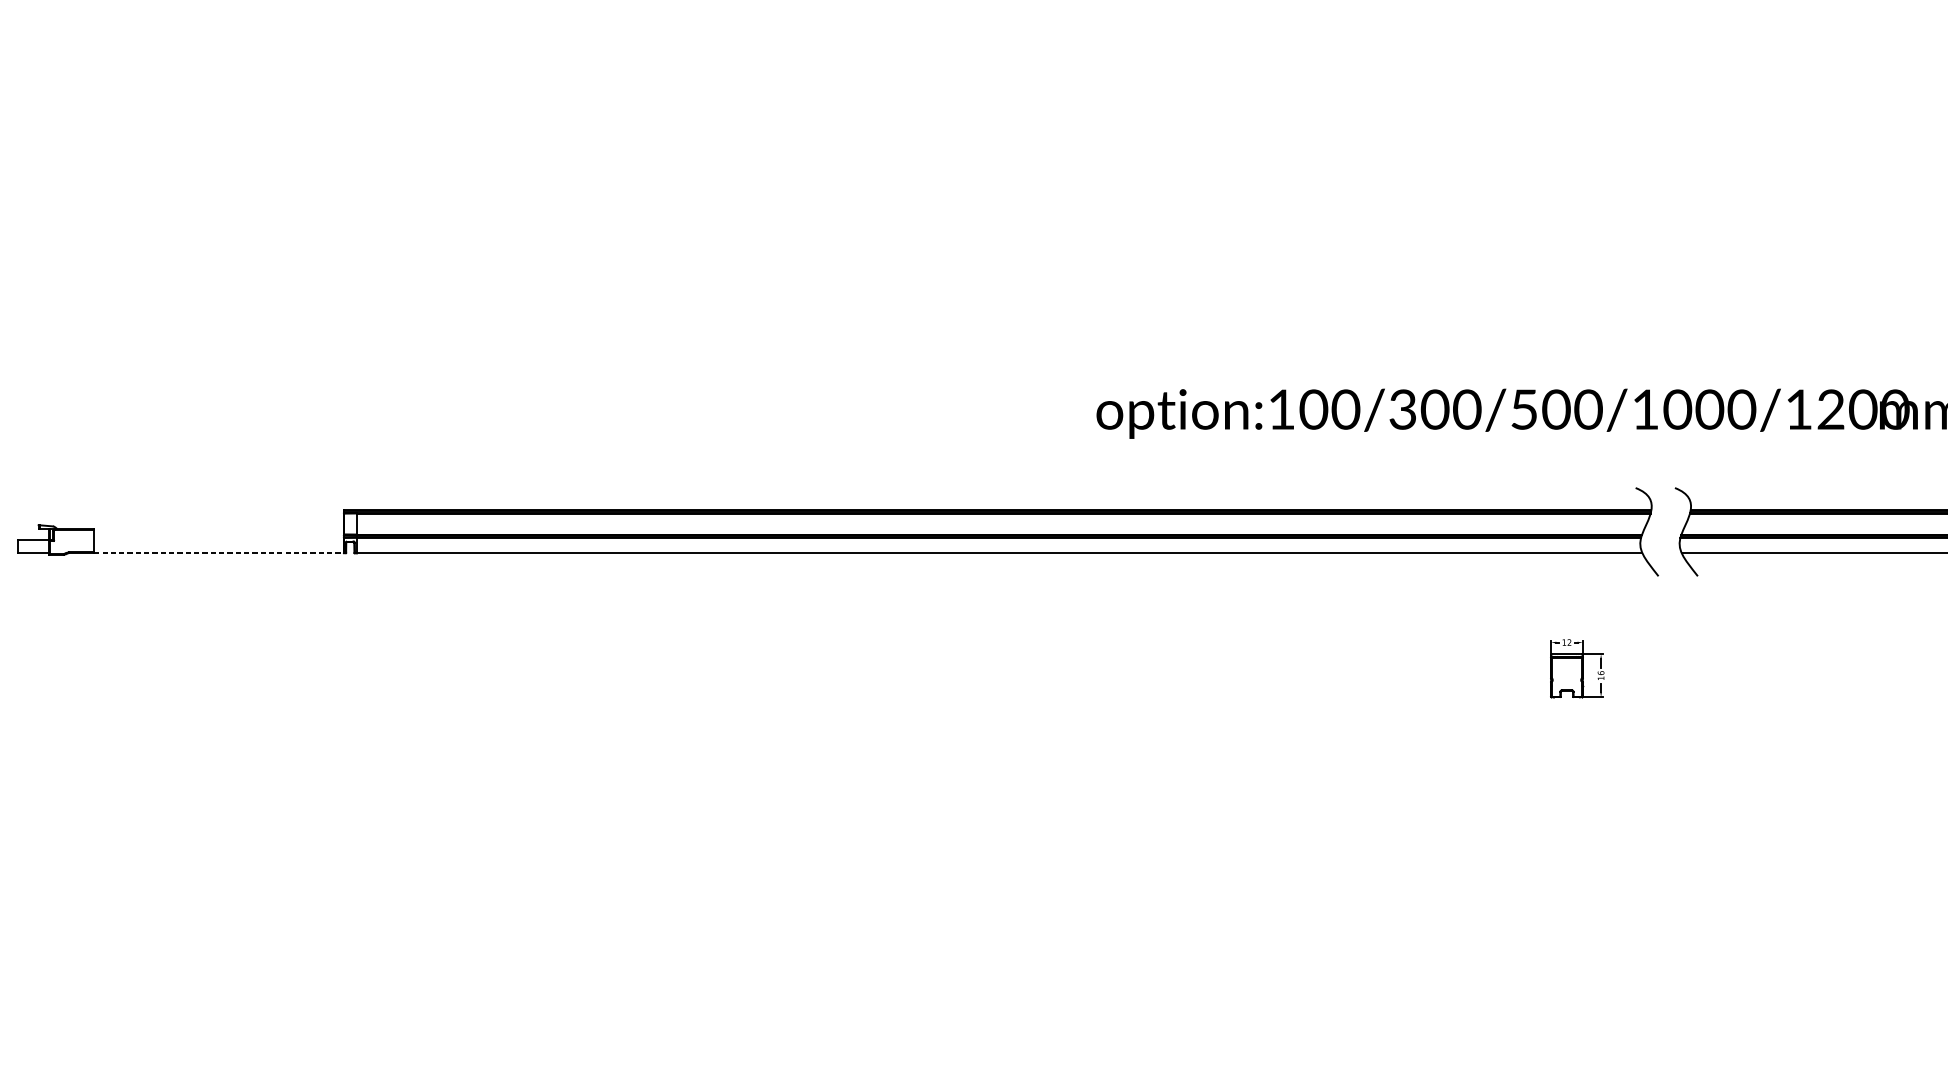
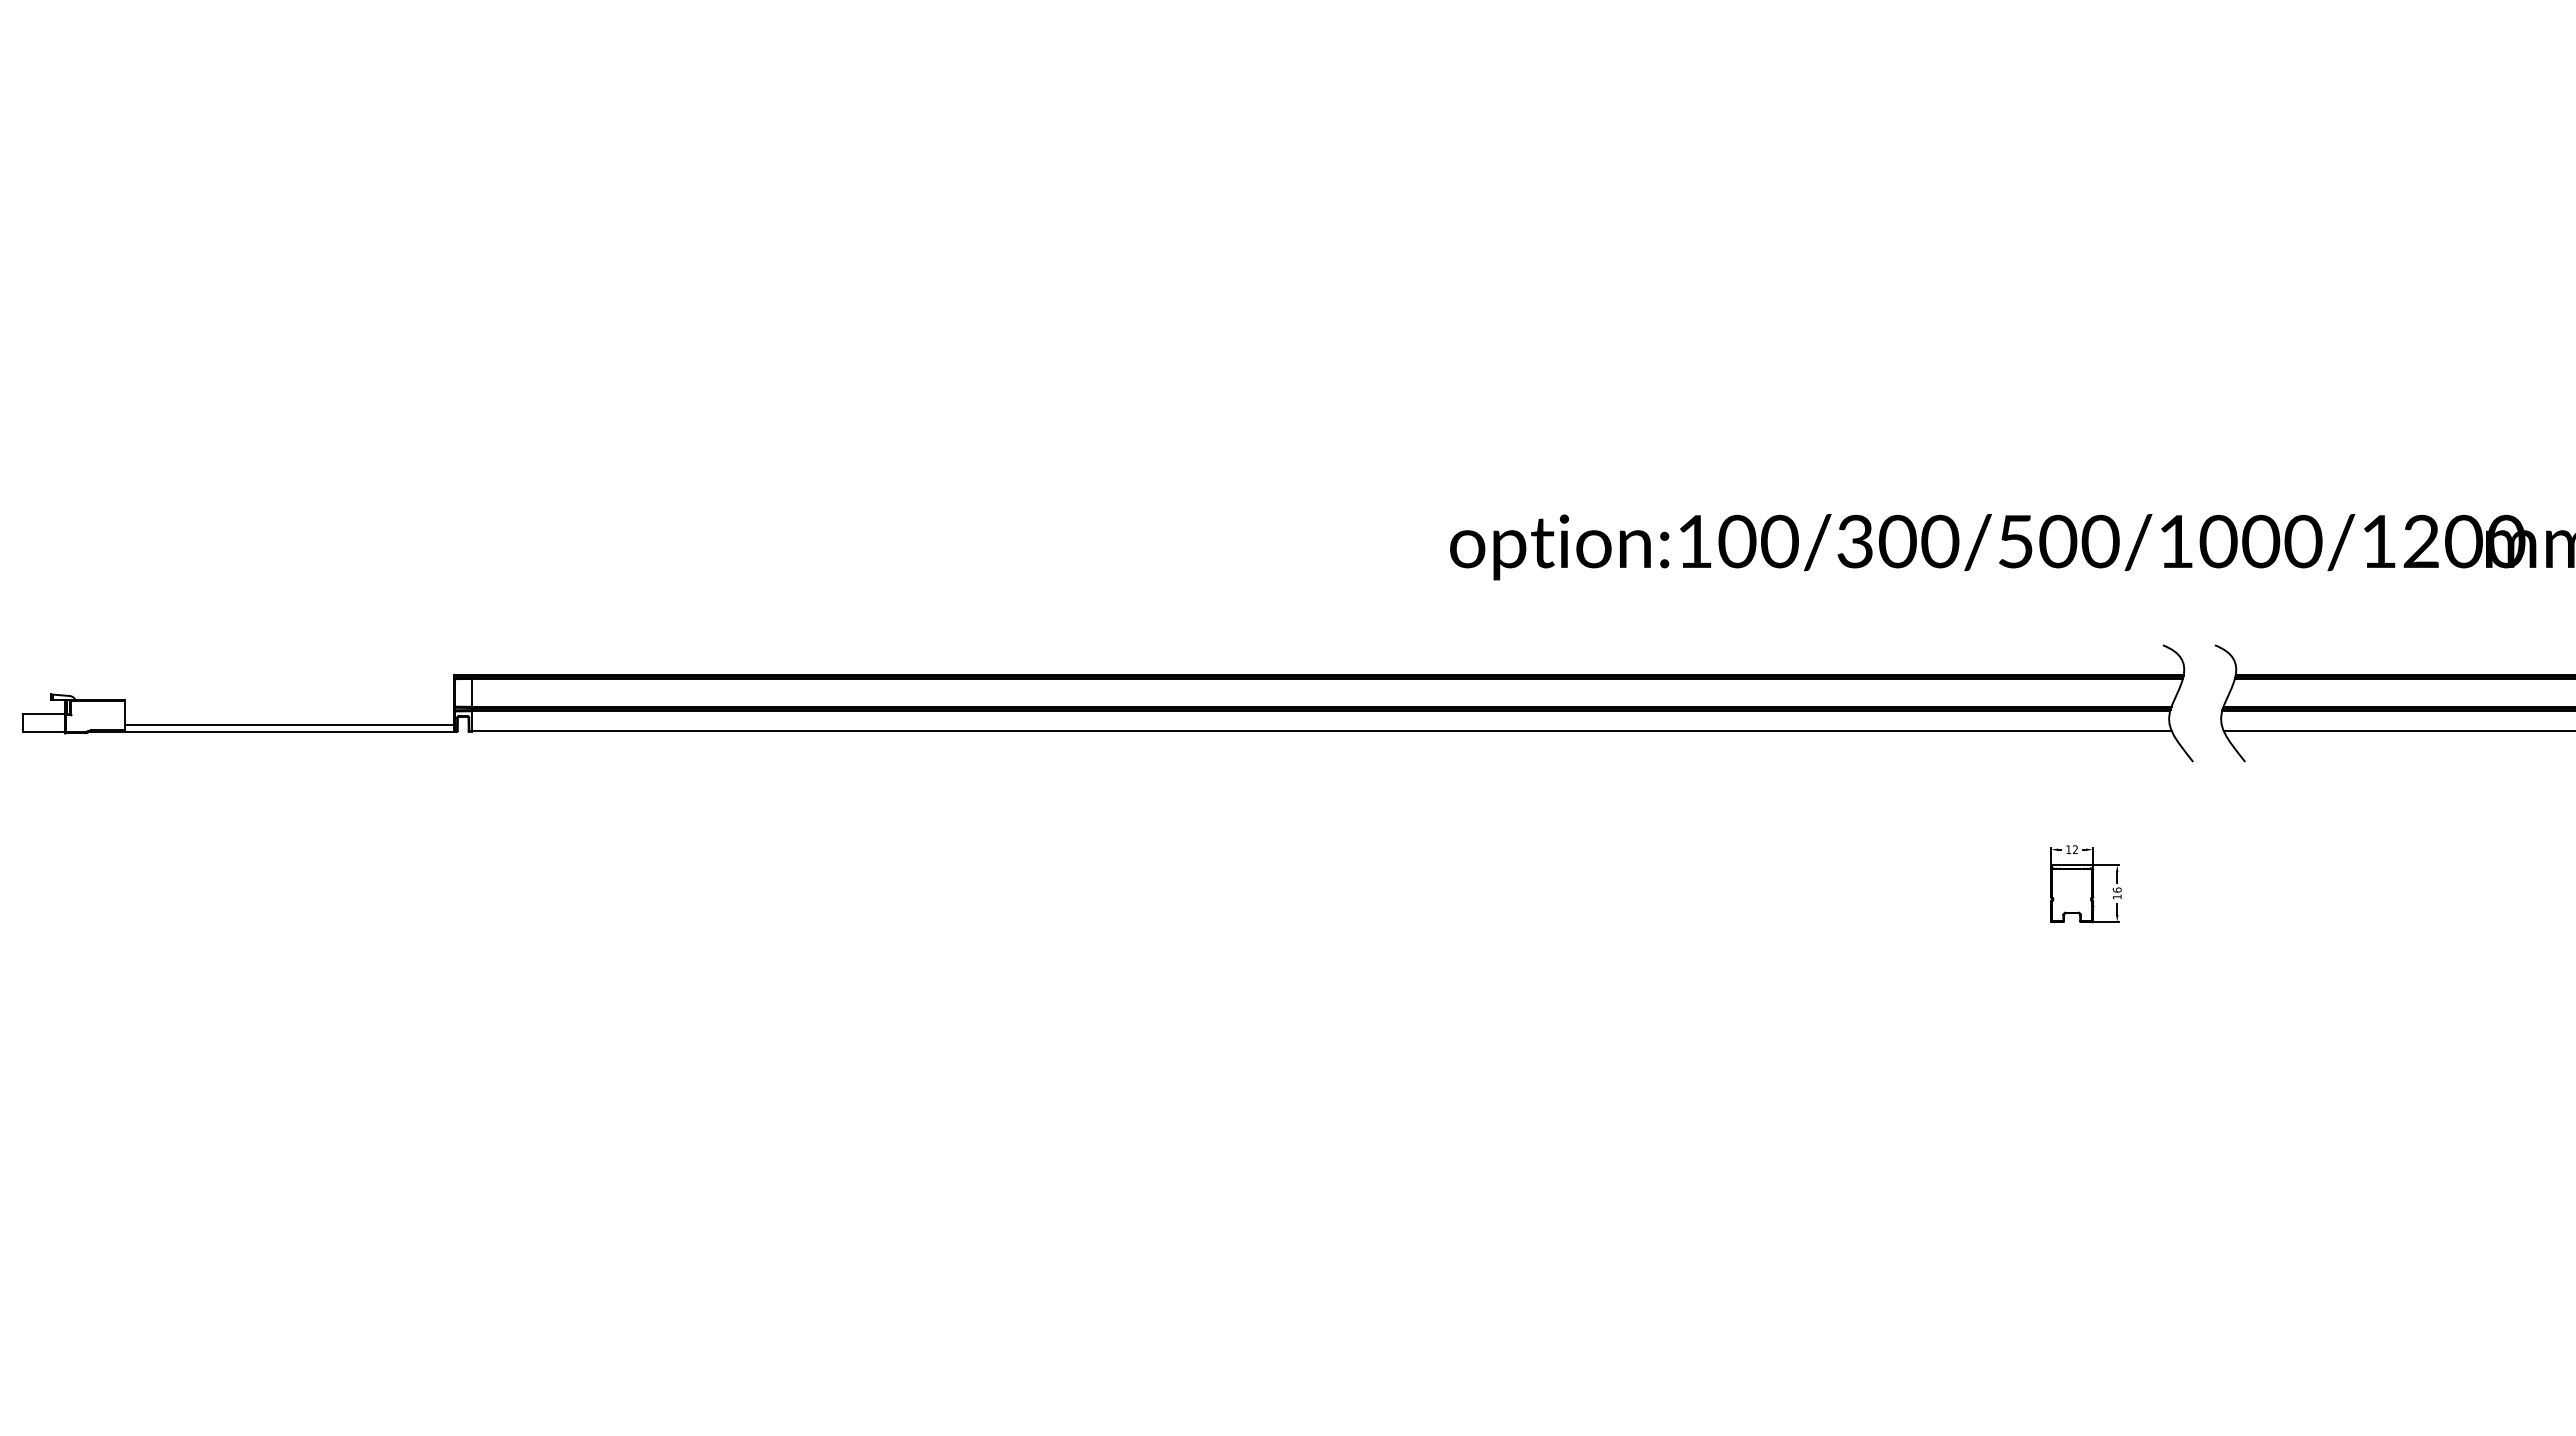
line: (218, 547) -> (289, 724), added
line: (219, 553) -> (290, 731), dashed -> solid

